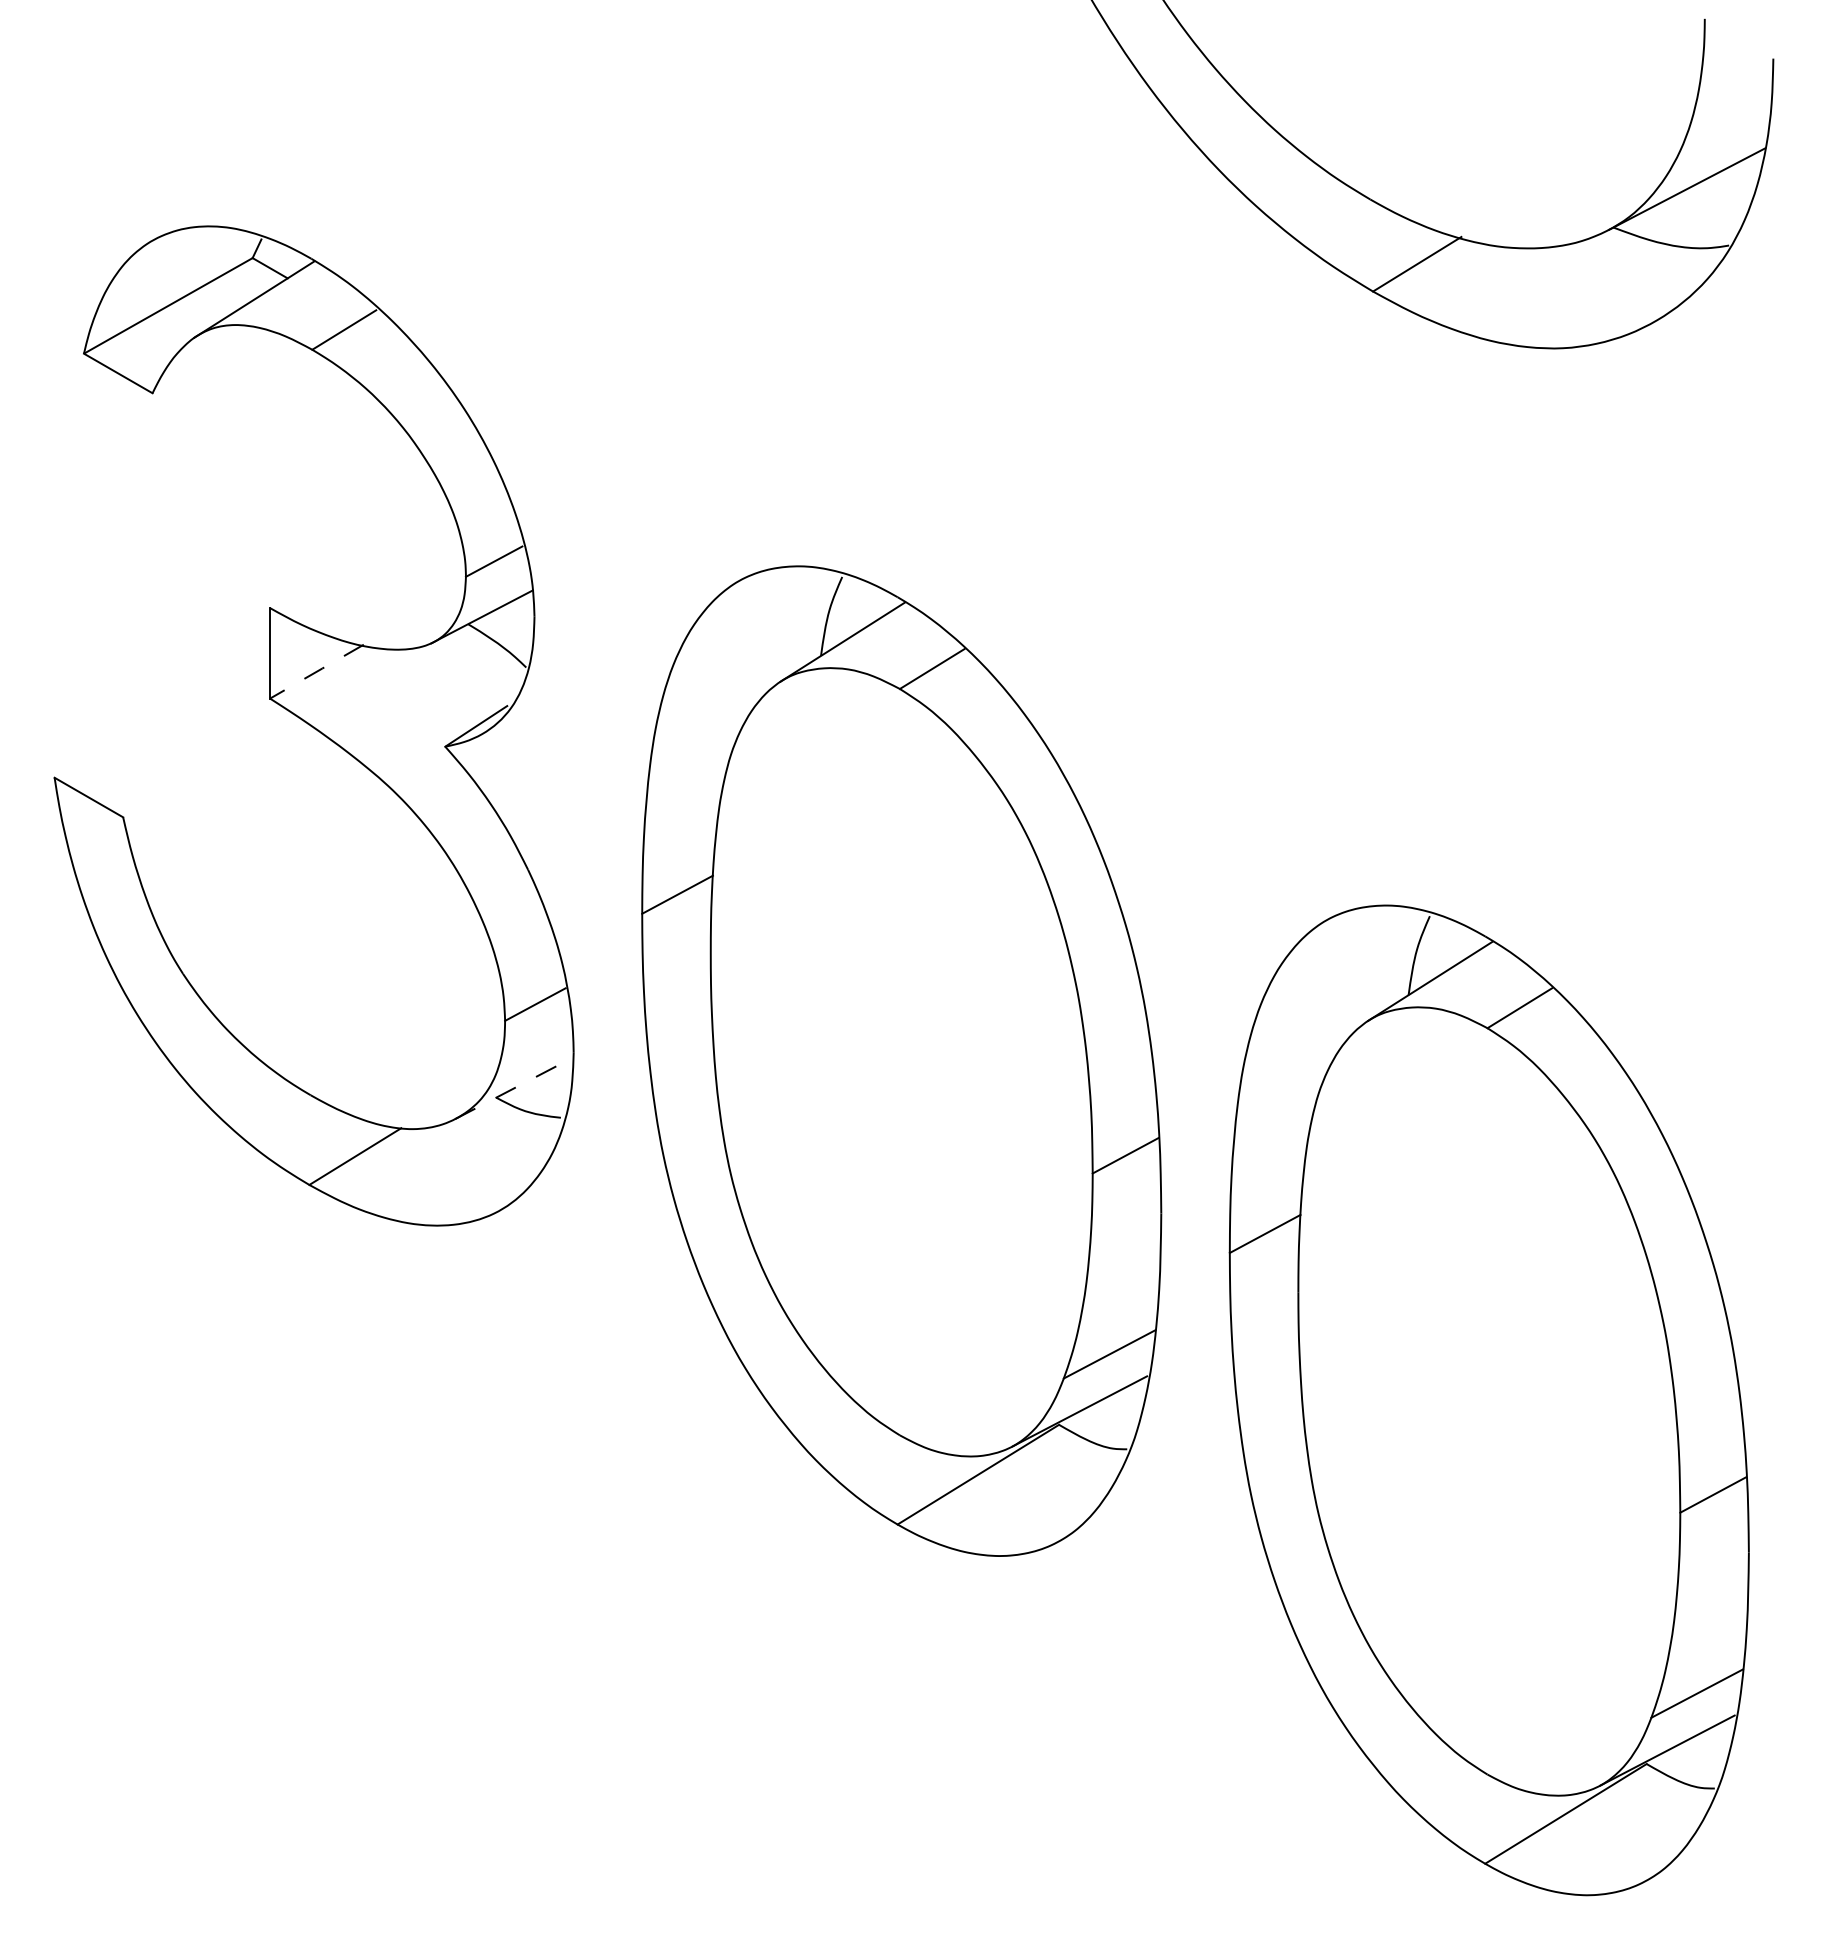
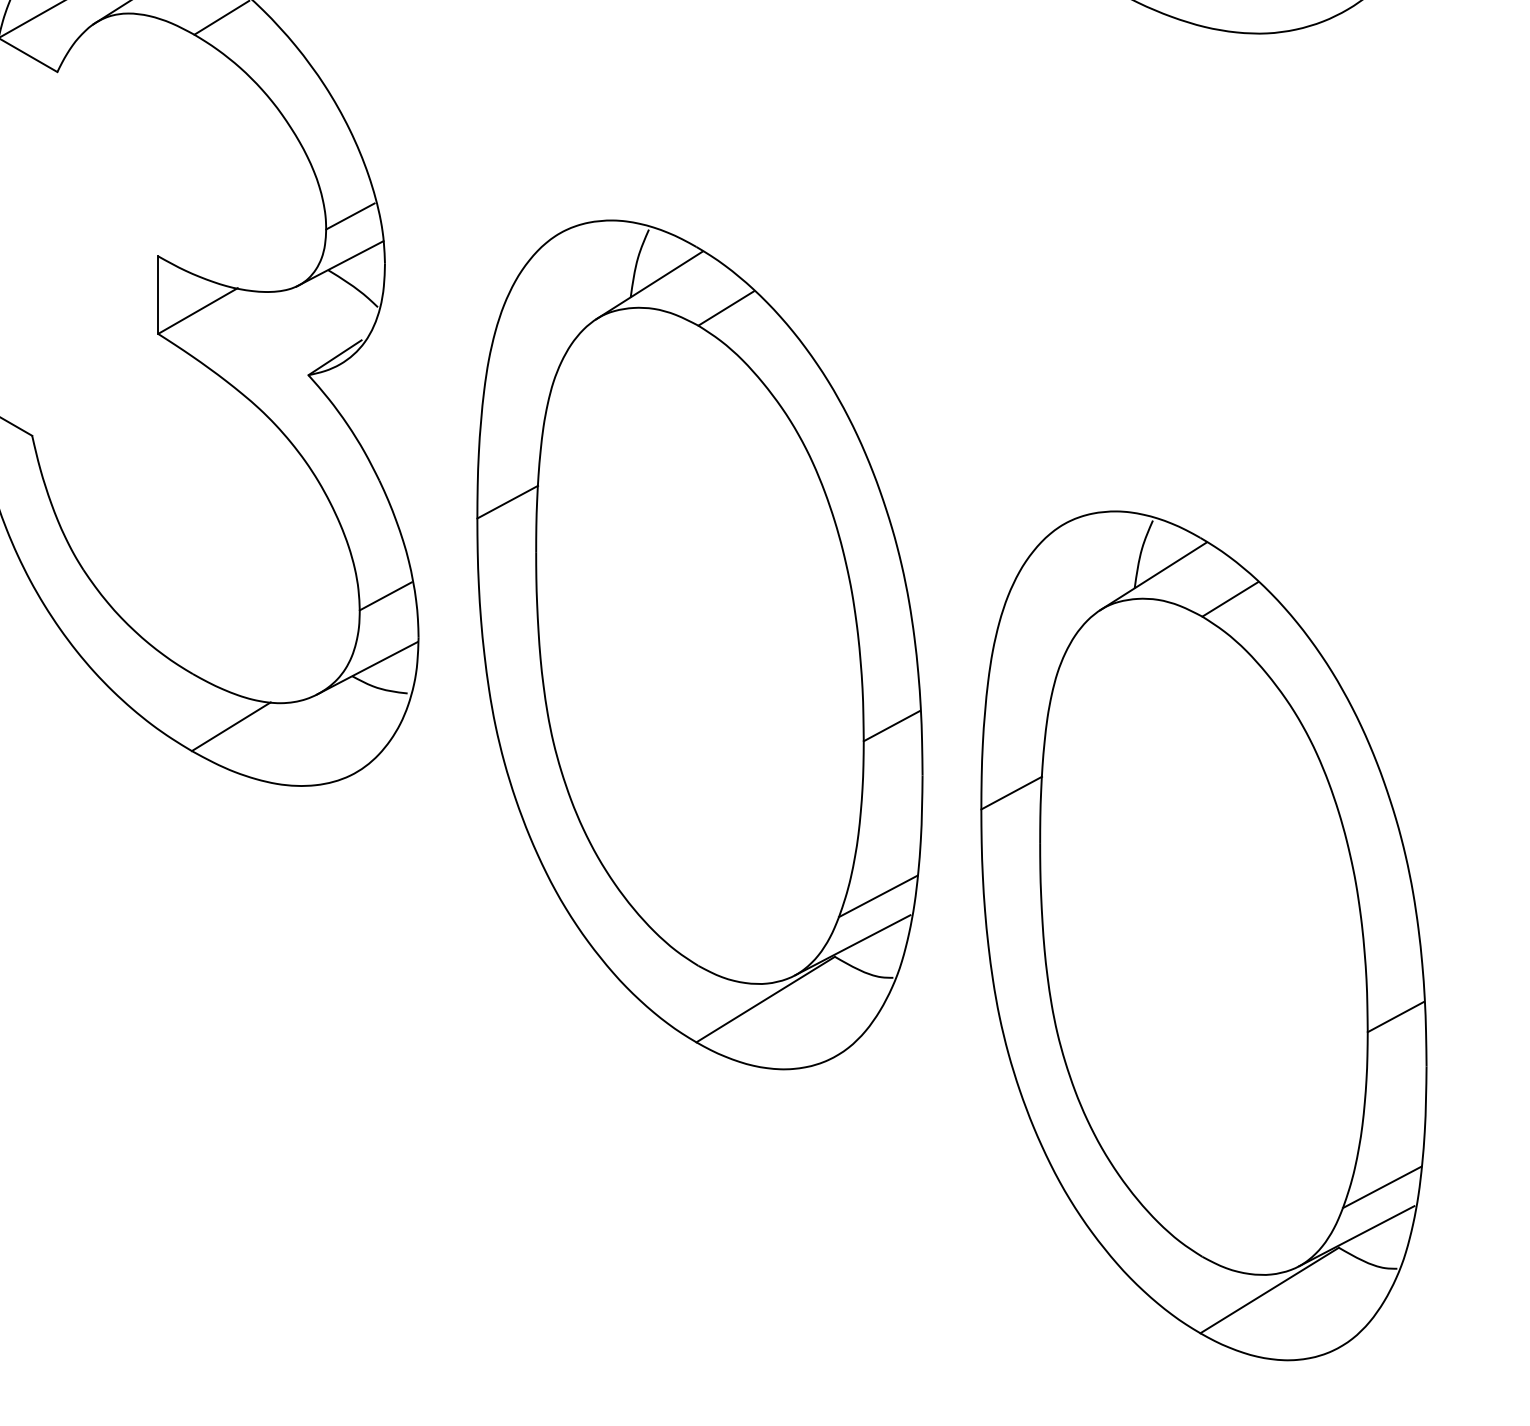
line: (317, 671) -> (198, 310), dashed -> solid
line: (514, 1088) -> (367, 668), dashed -> solid

